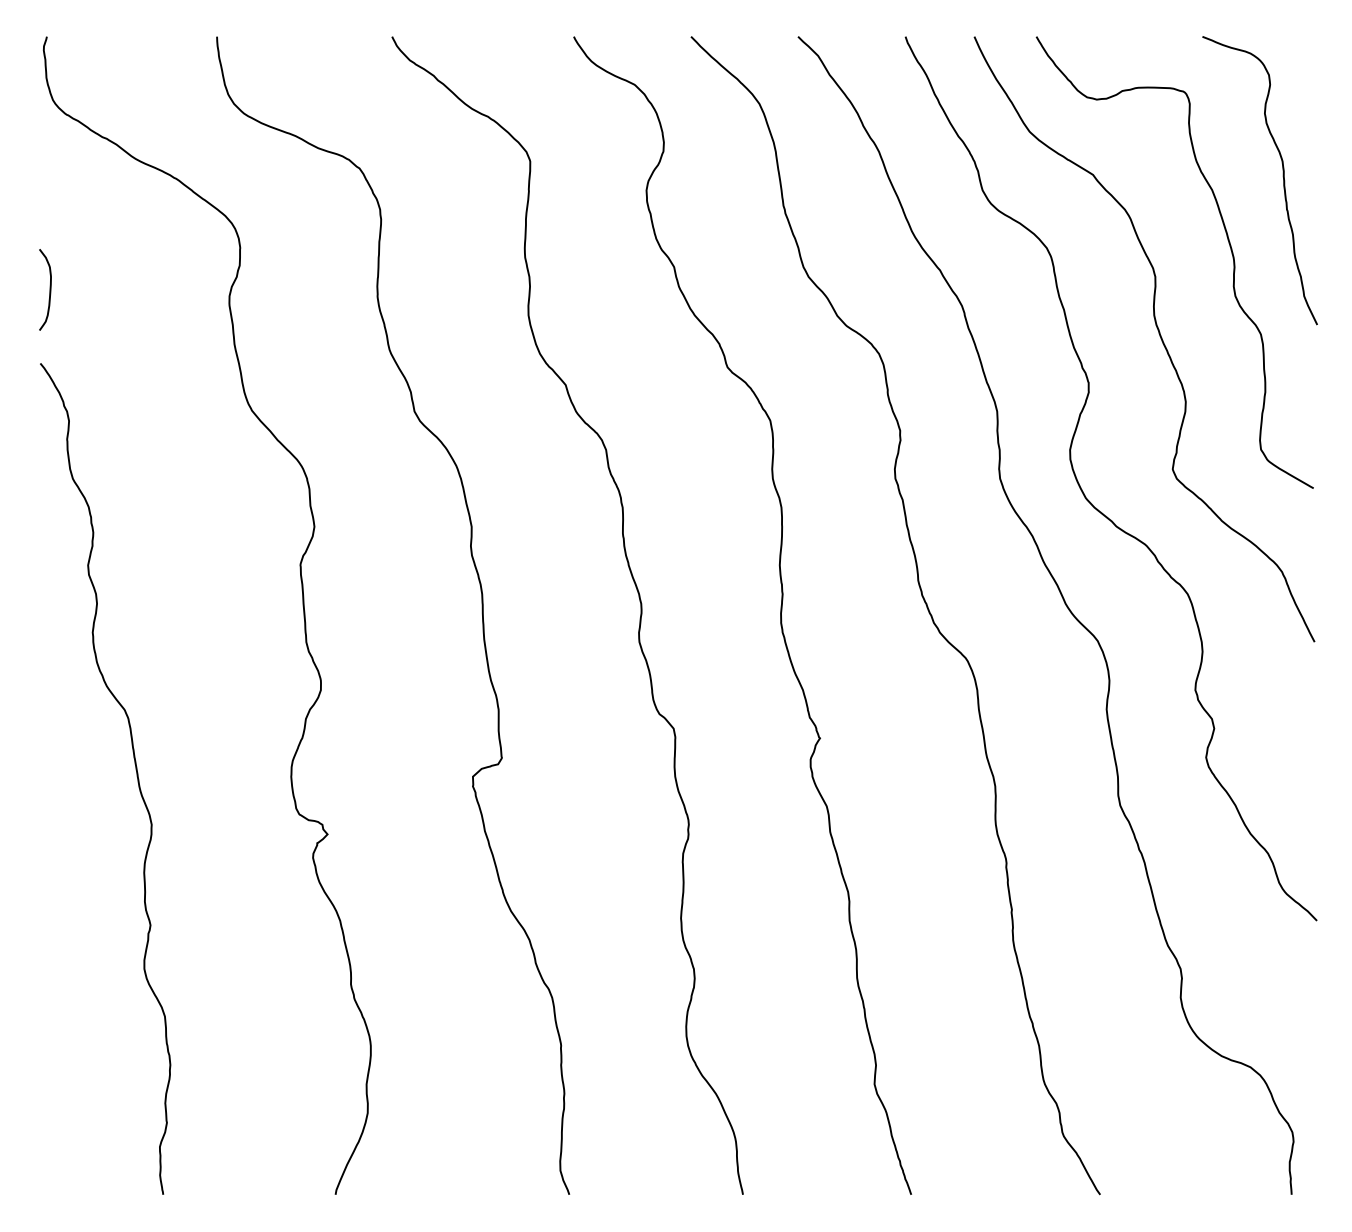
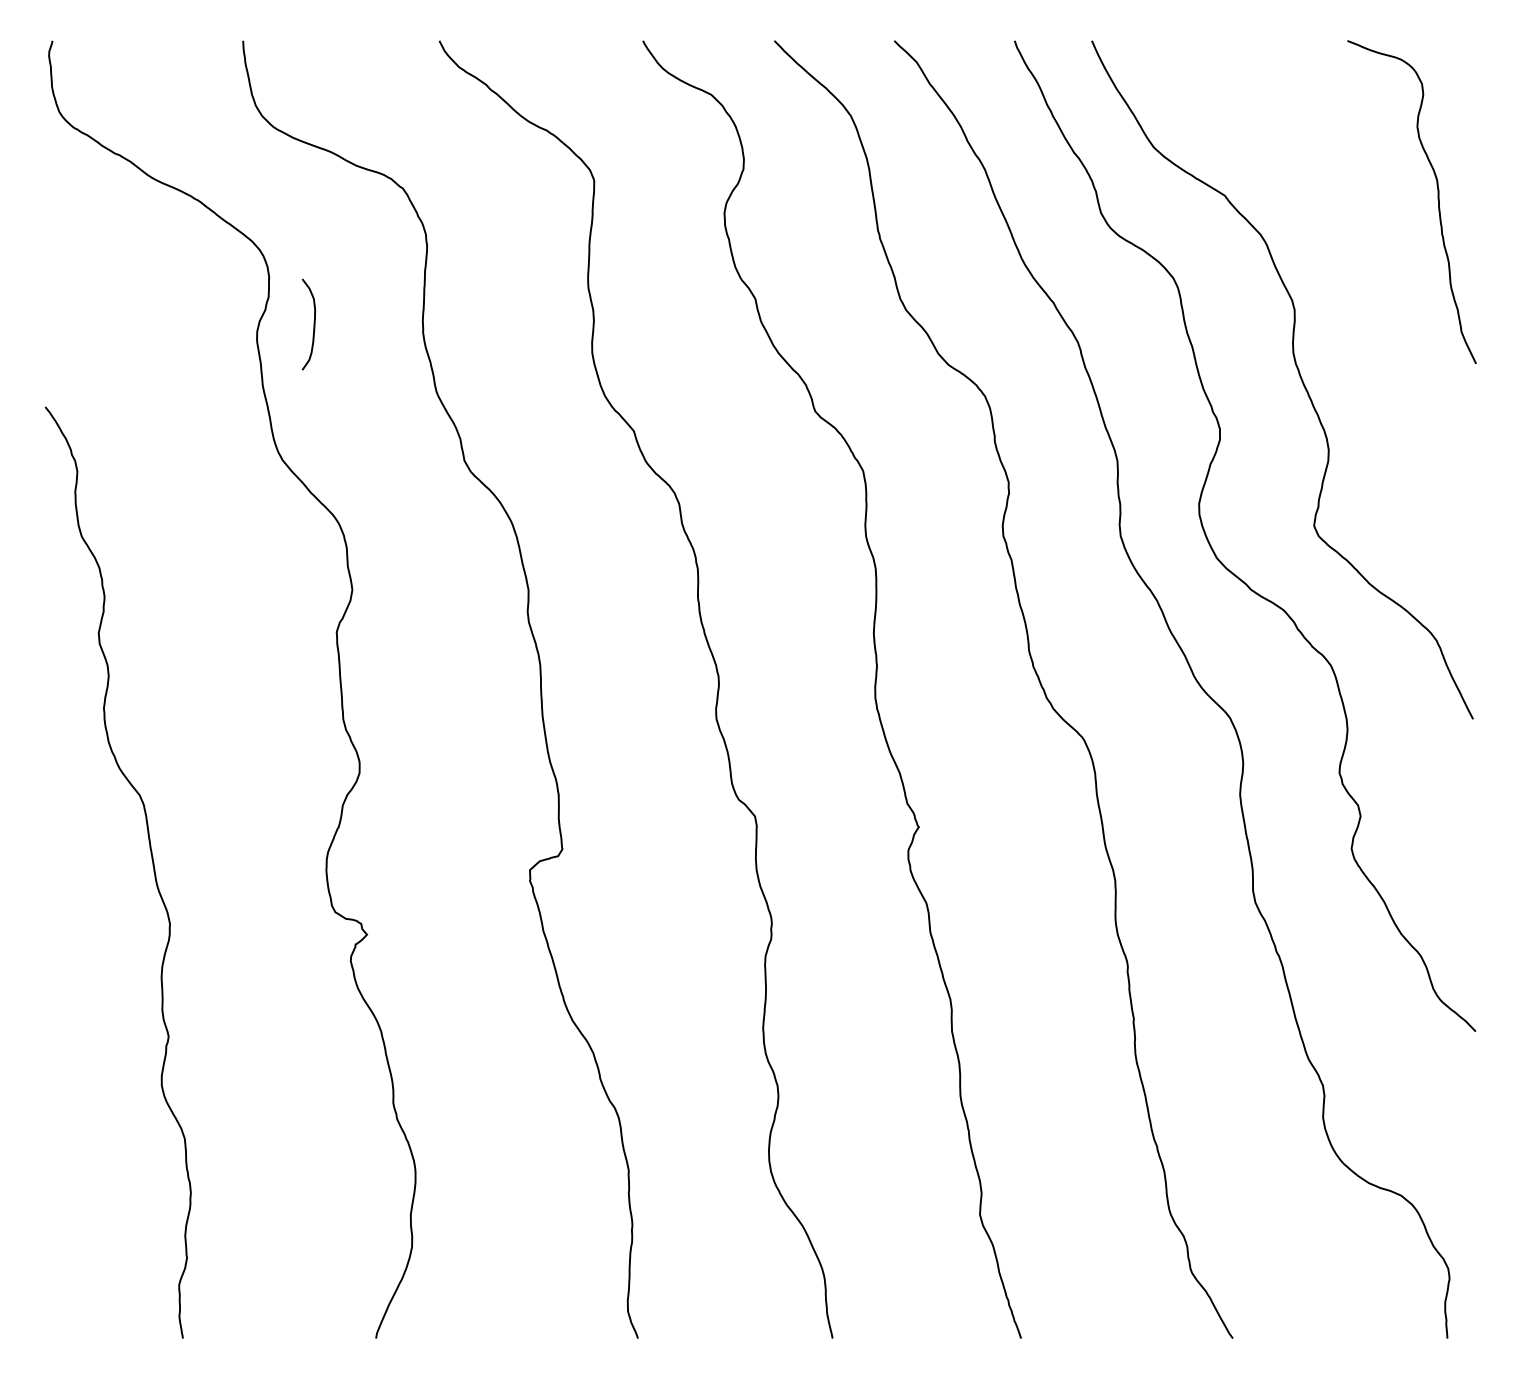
curve: (1230, 248) -> (1378, 278), removed
curve: (49, 289) -> (313, 324), moved

